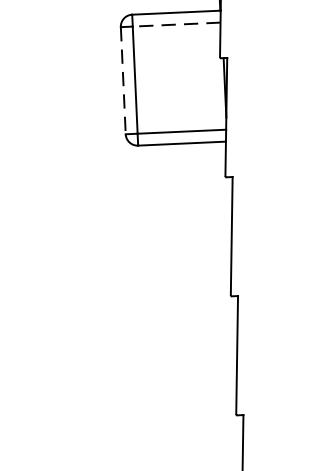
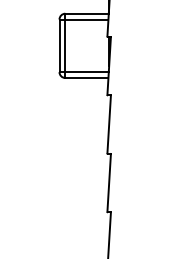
line: (175, 24) -> (86, 19), dashed -> solid
line: (123, 82) -> (59, 46), dashed -> solid

